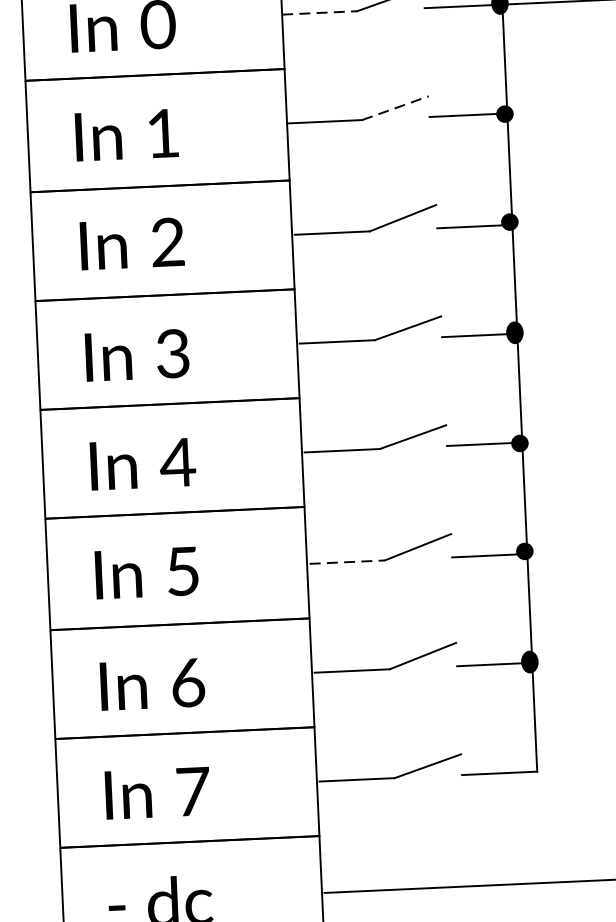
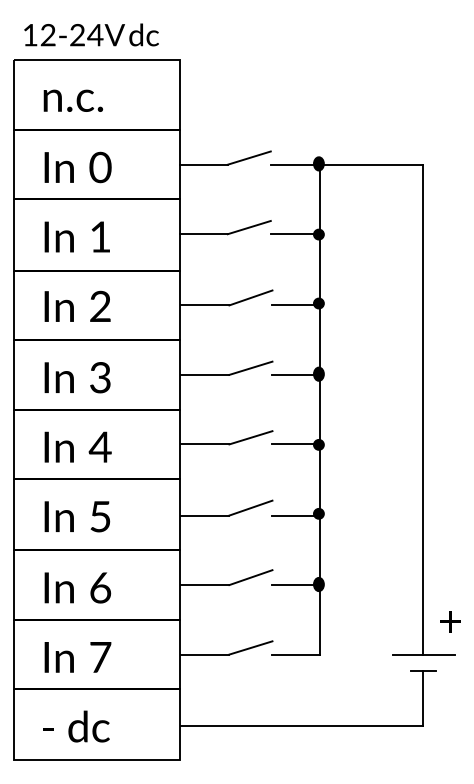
line: (319, 12) -> (203, 164), dashed -> solid
line: (395, 107) -> (249, 227), dashed -> solid
line: (347, 562) -> (205, 515), dashed -> solid

